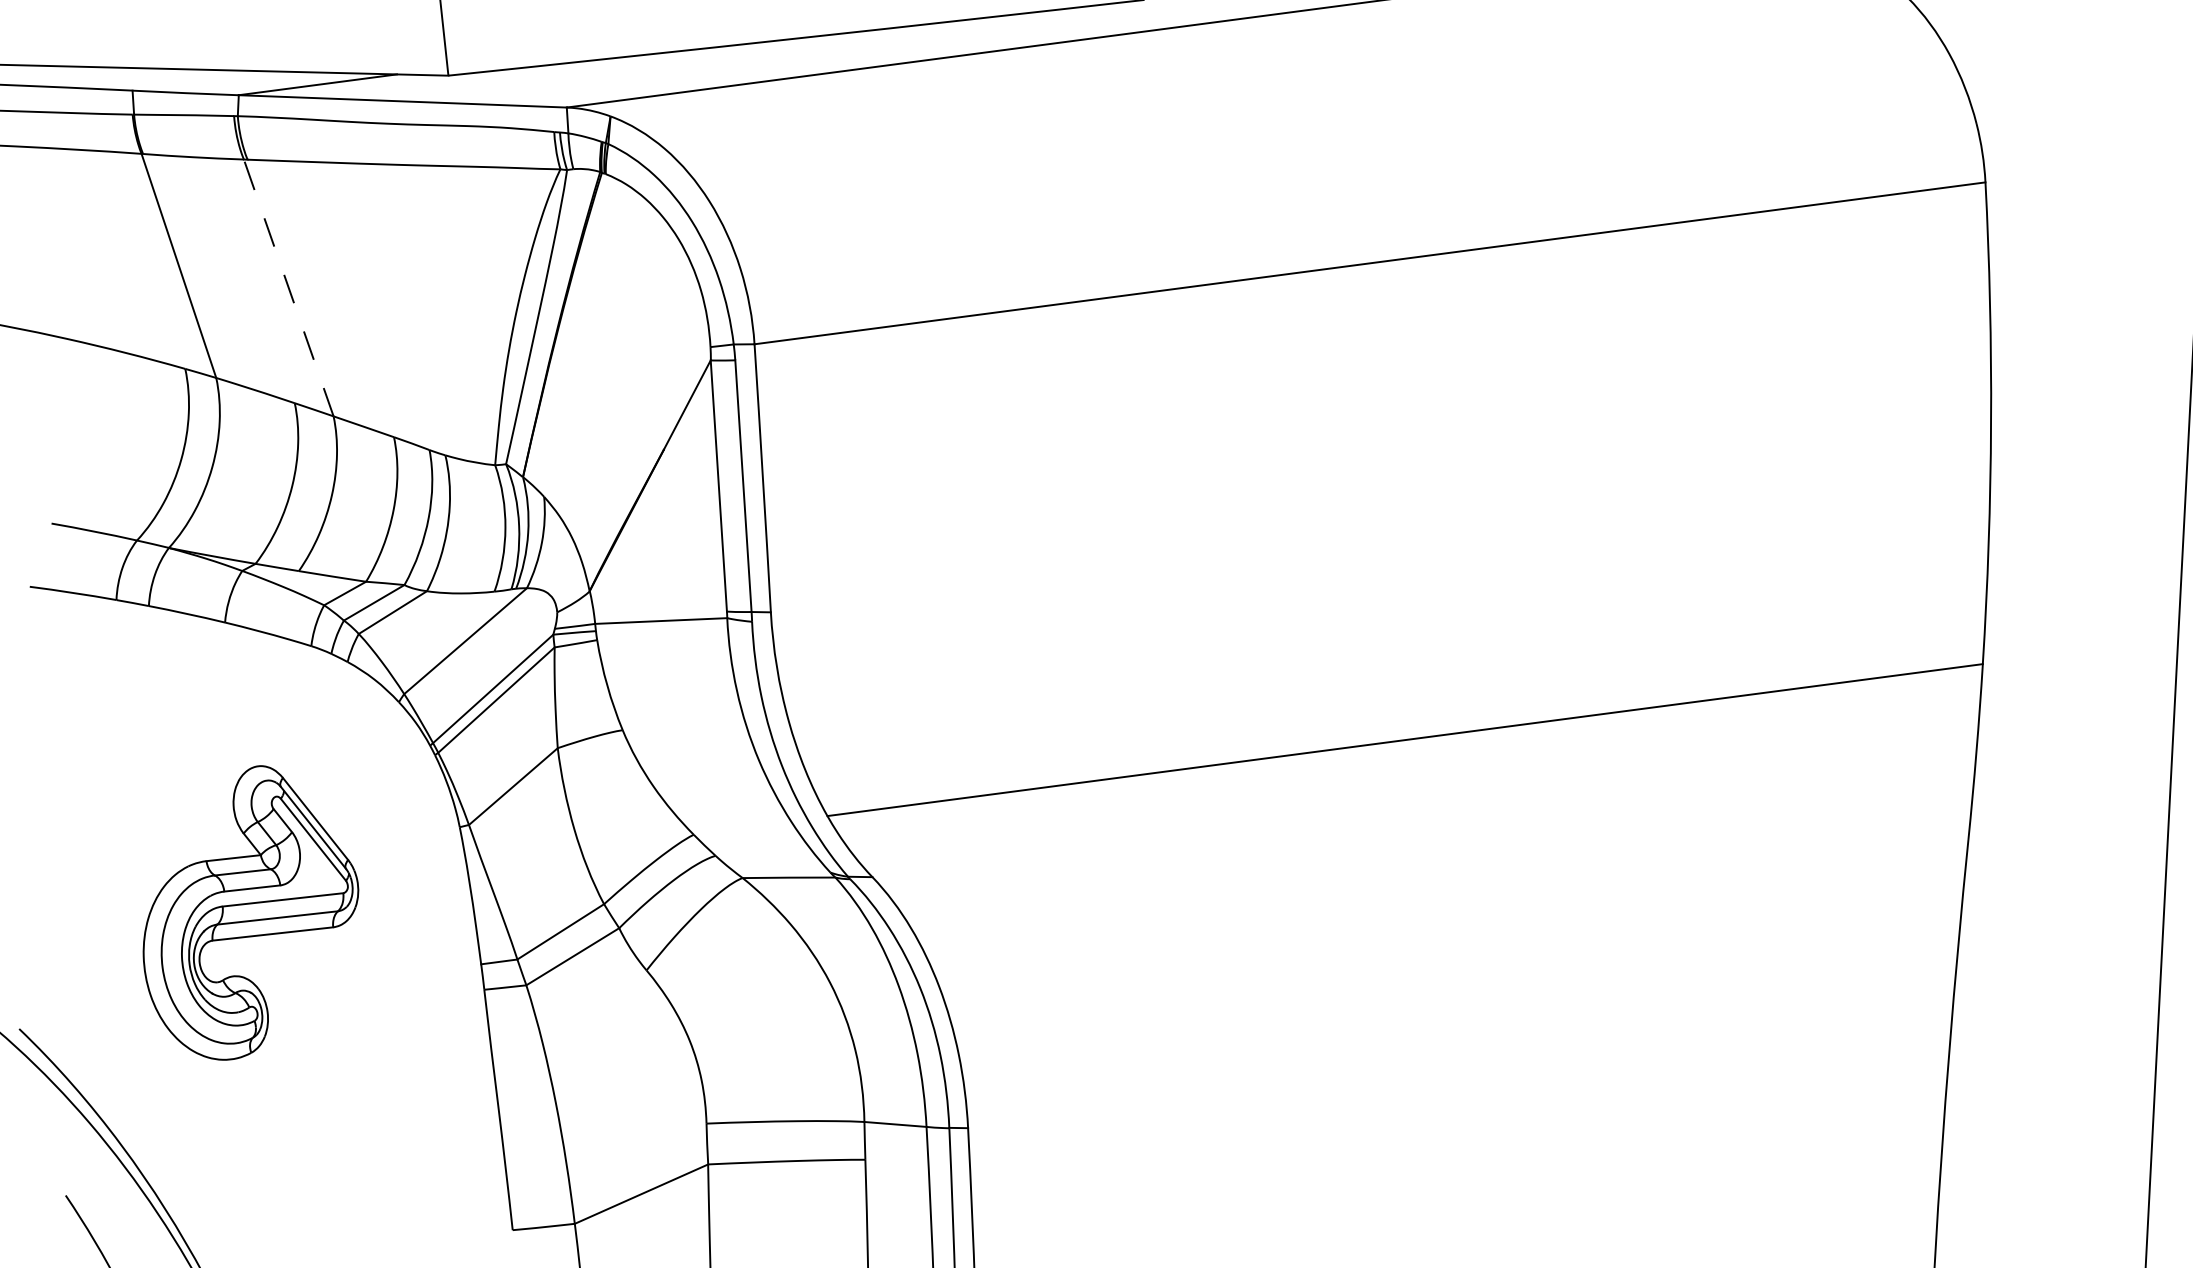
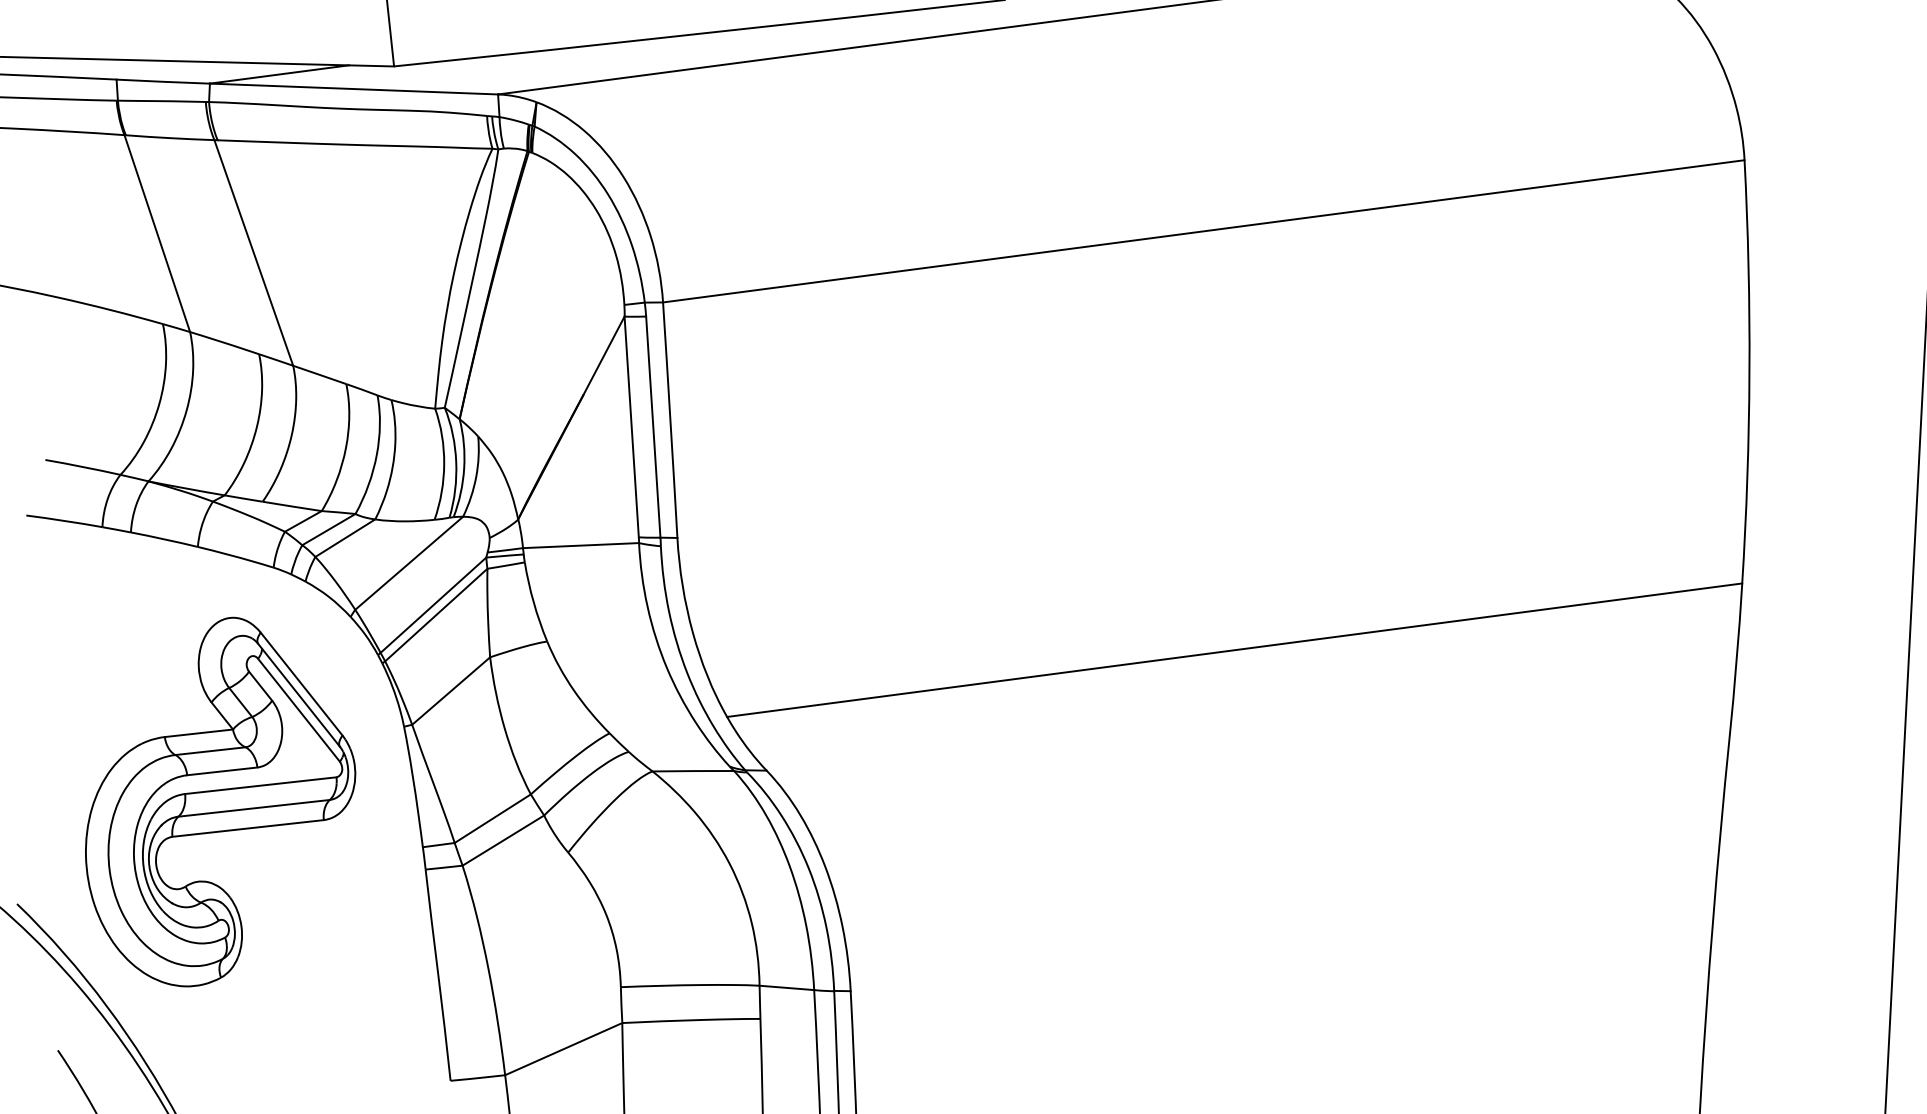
line: (288, 287) -> (253, 252), dashed -> solid
part: (250, 912) -> (220, 801), size x1.43

